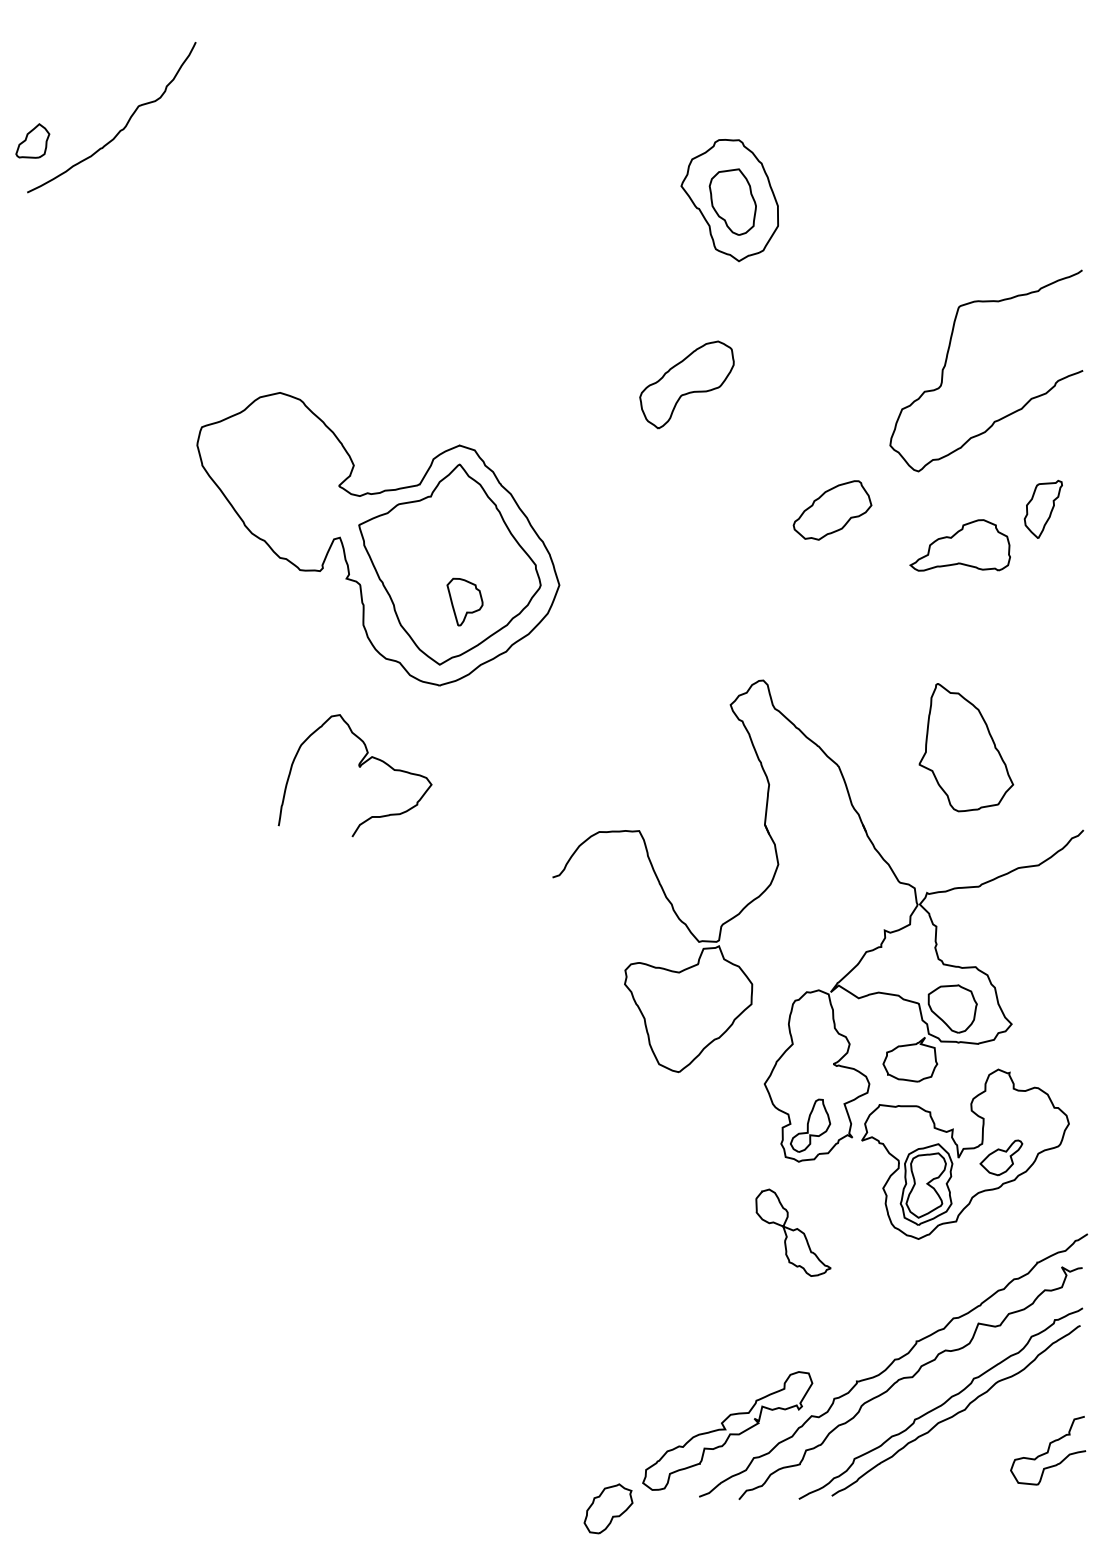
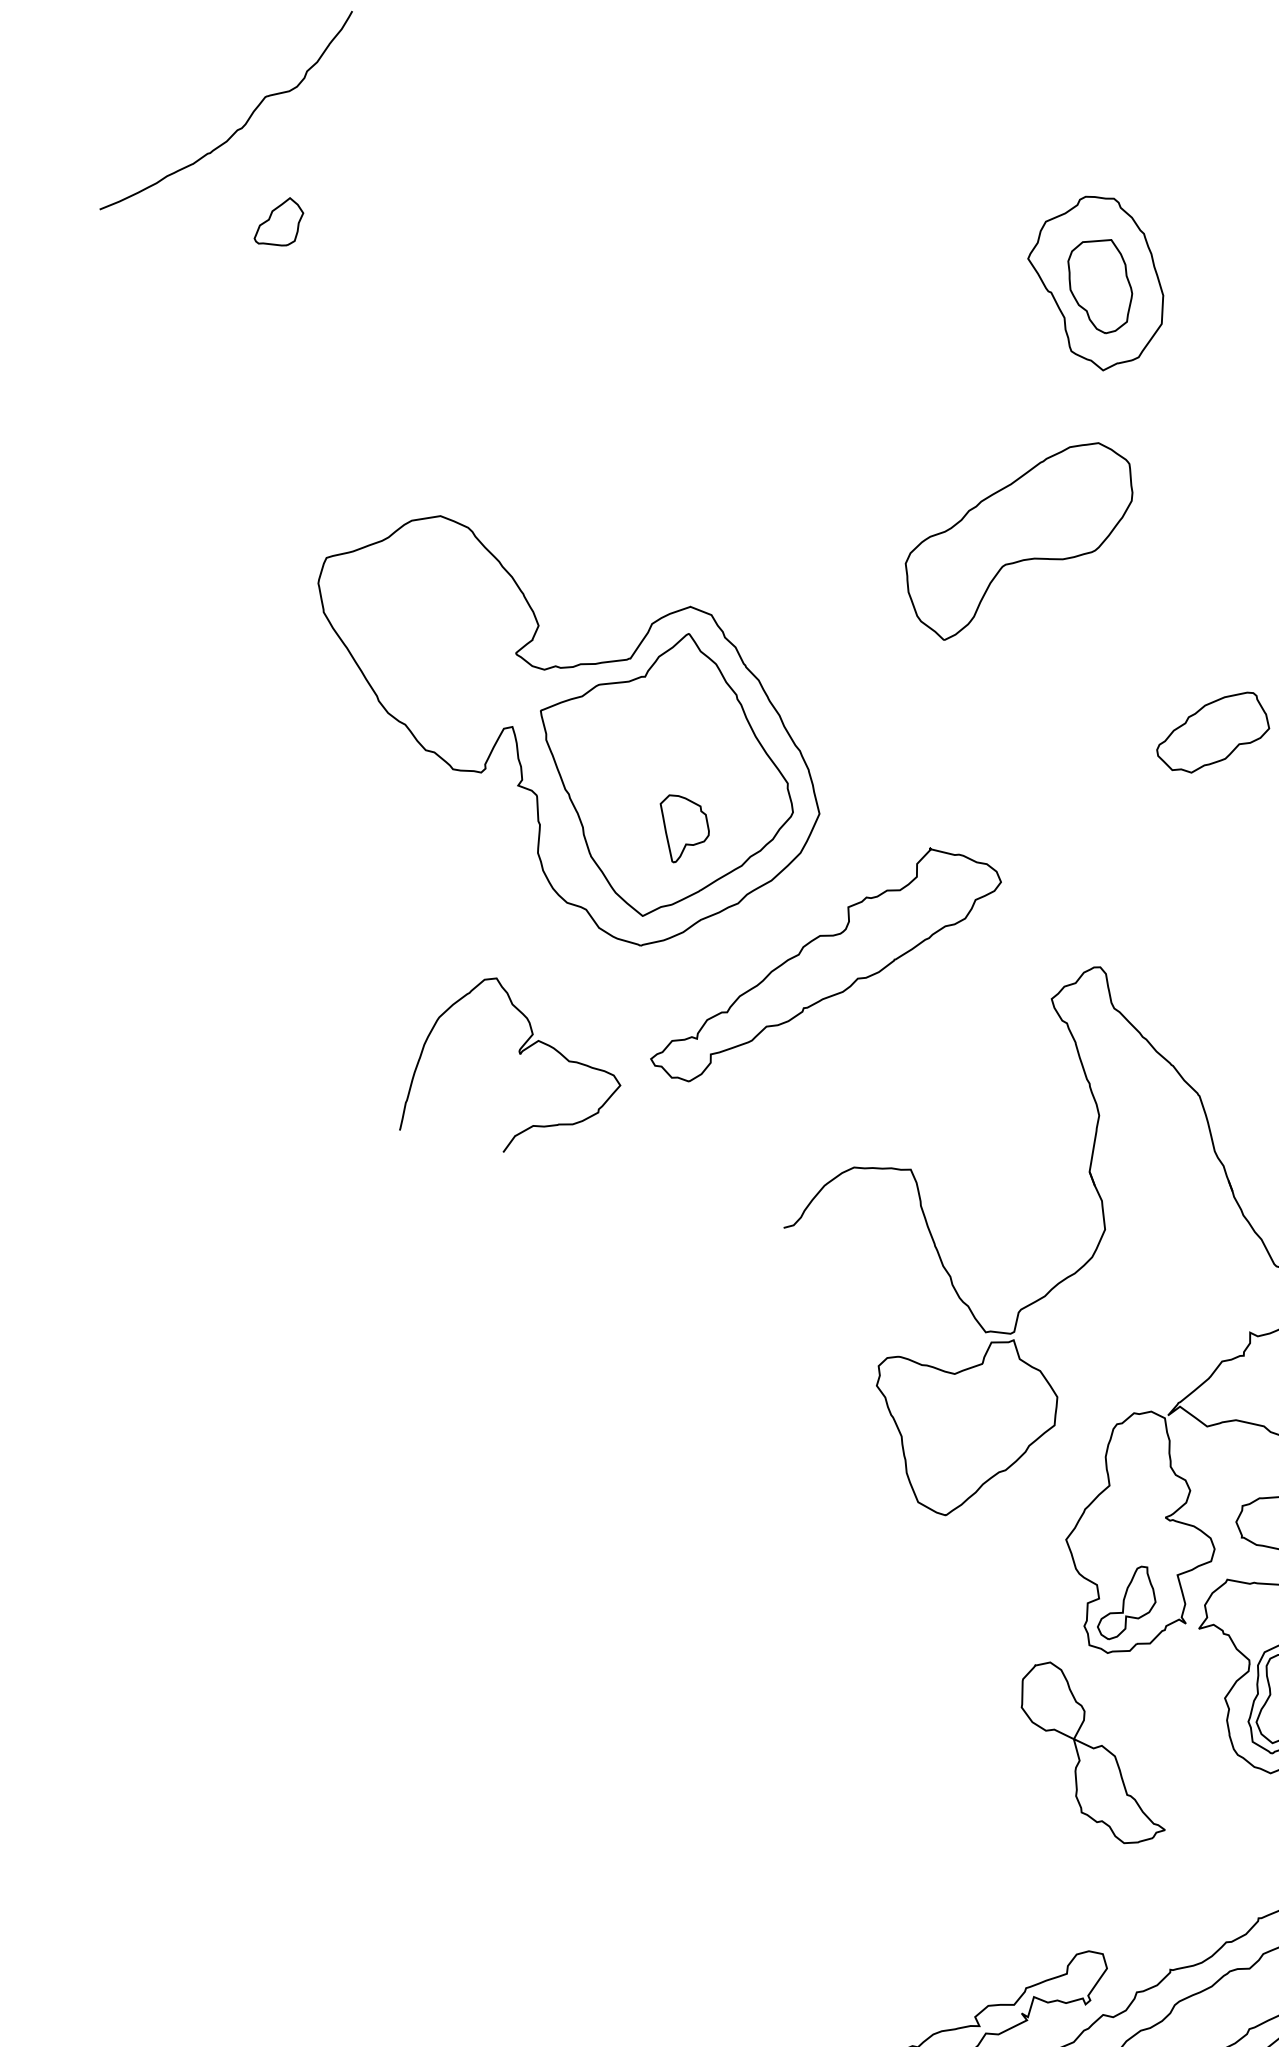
part: (32, 140) -> (278, 220), moved
part: (686, 384) -> (1017, 540), size x1.67
part: (570, 691) -> (825, 965), added
part: (793, 1232) -> (1093, 1752), size x1.43

